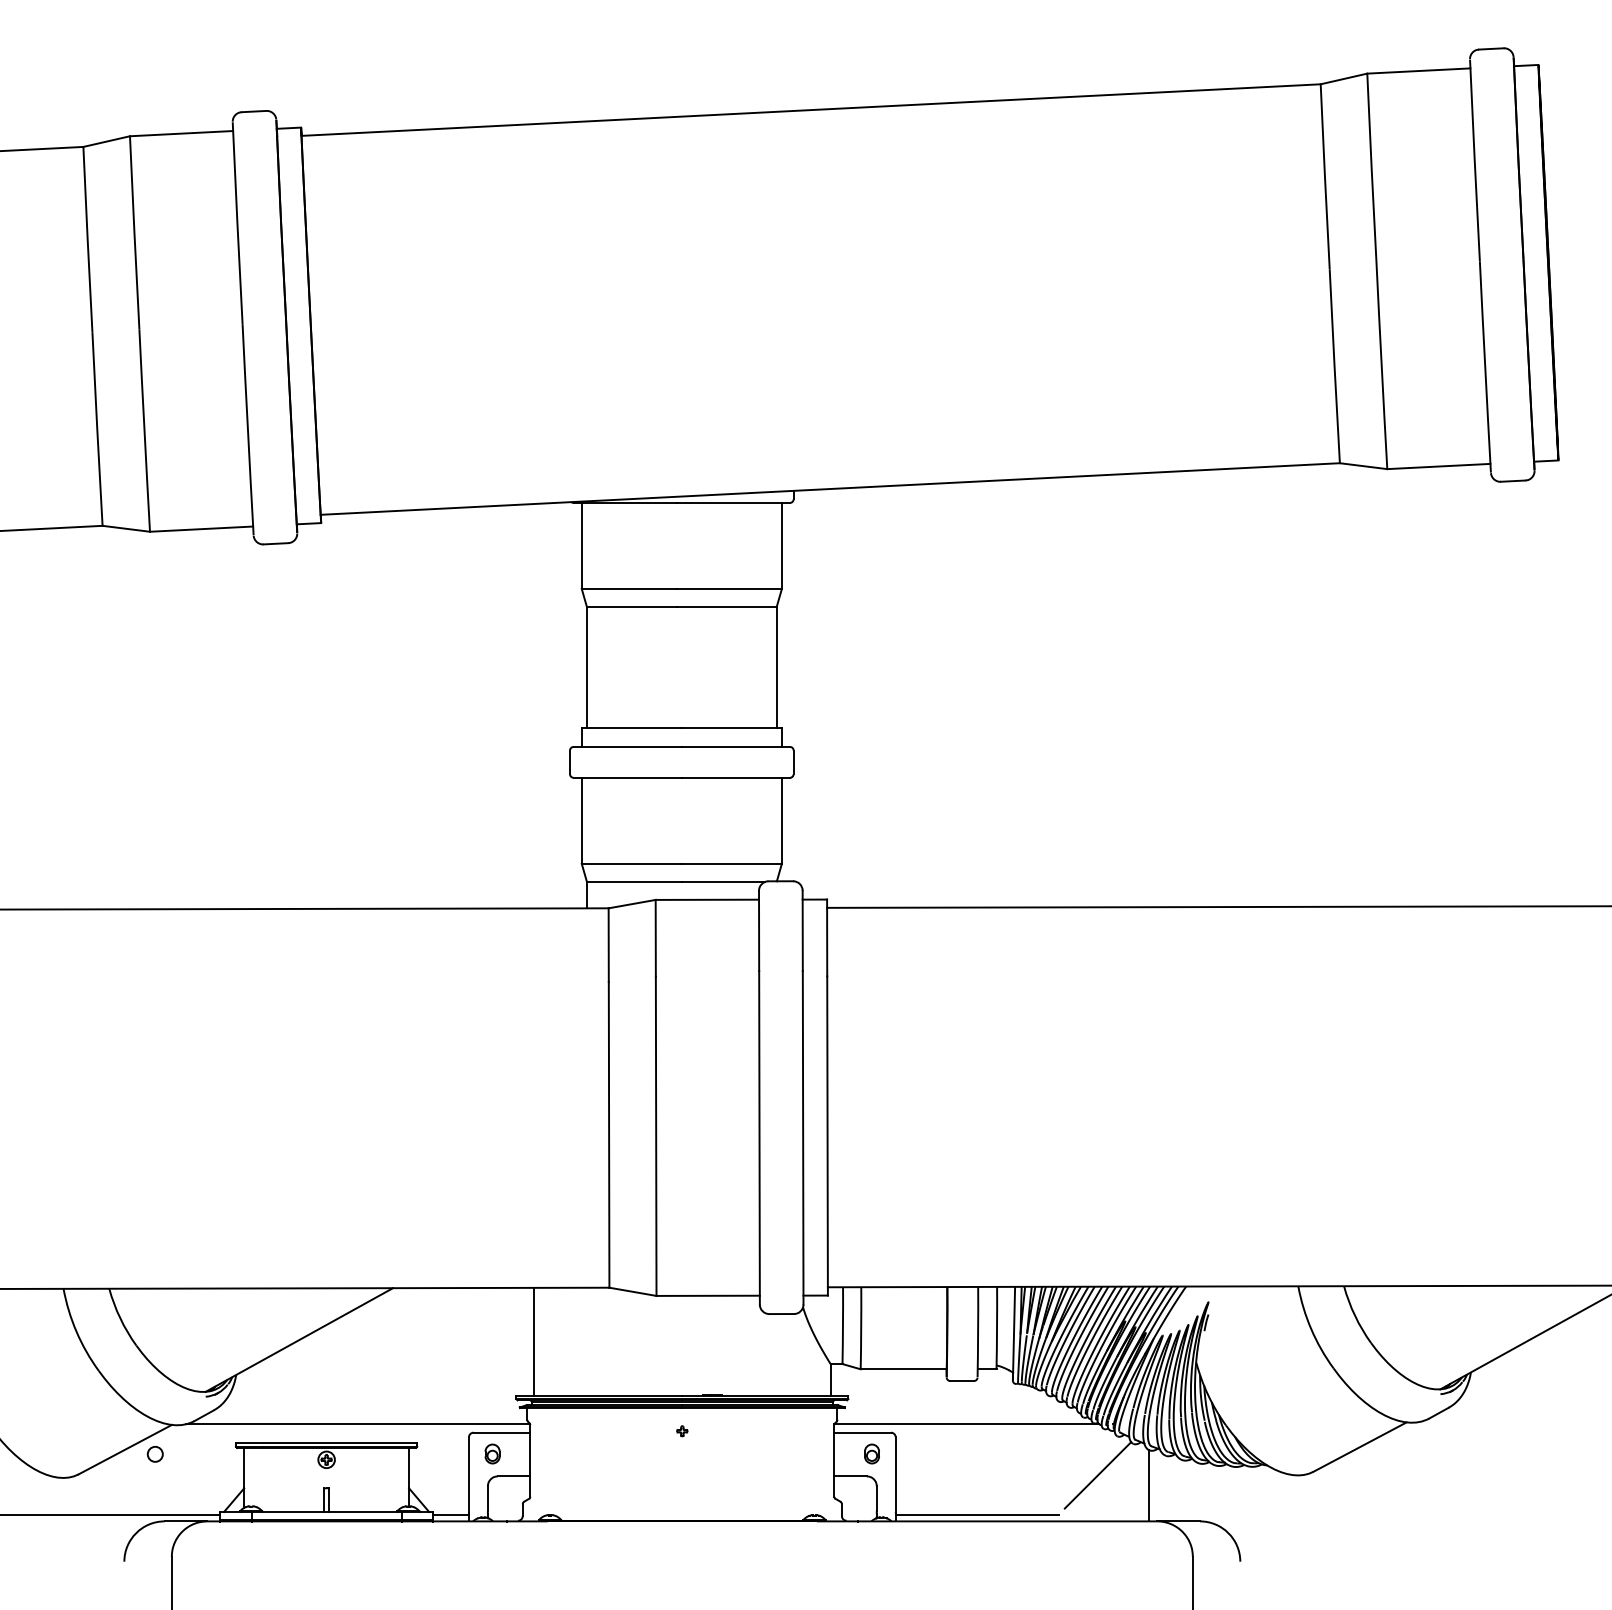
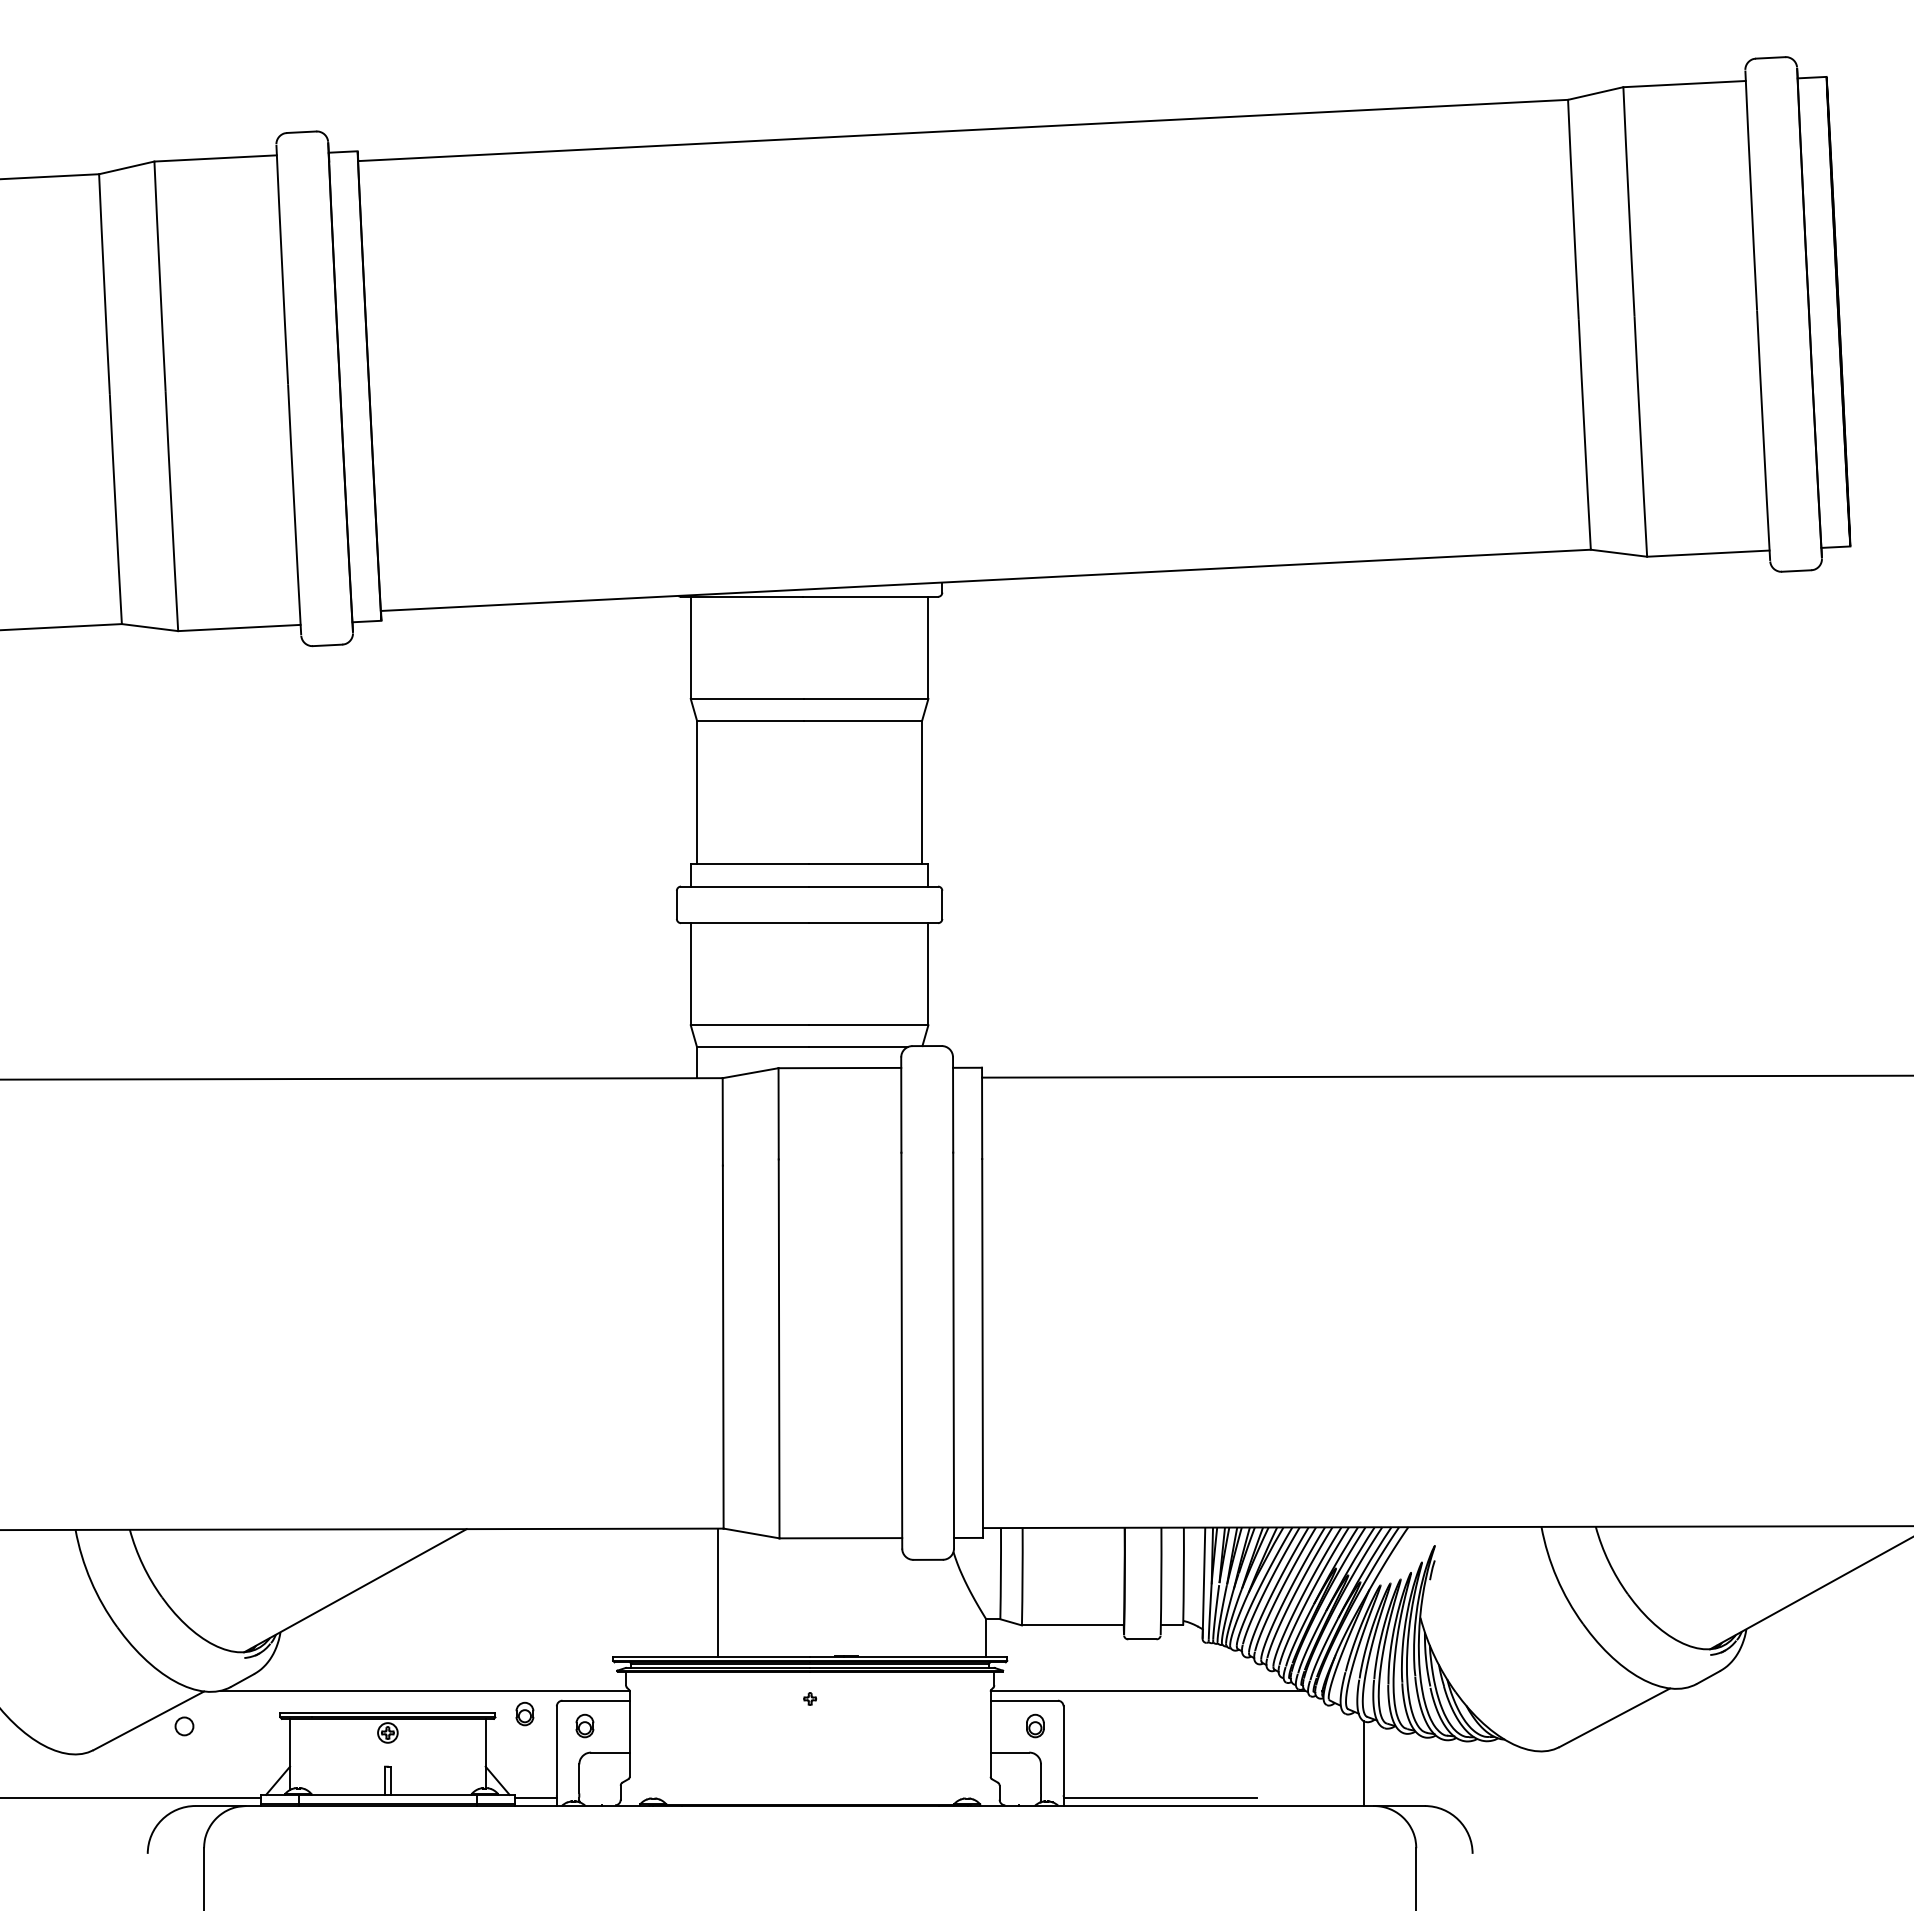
line: (534, 1341) -> (718, 1592), moved
part: (441, 1443) -> (524, 1713), added
line: (1097, 1474) -> (1303, 1750), removed

